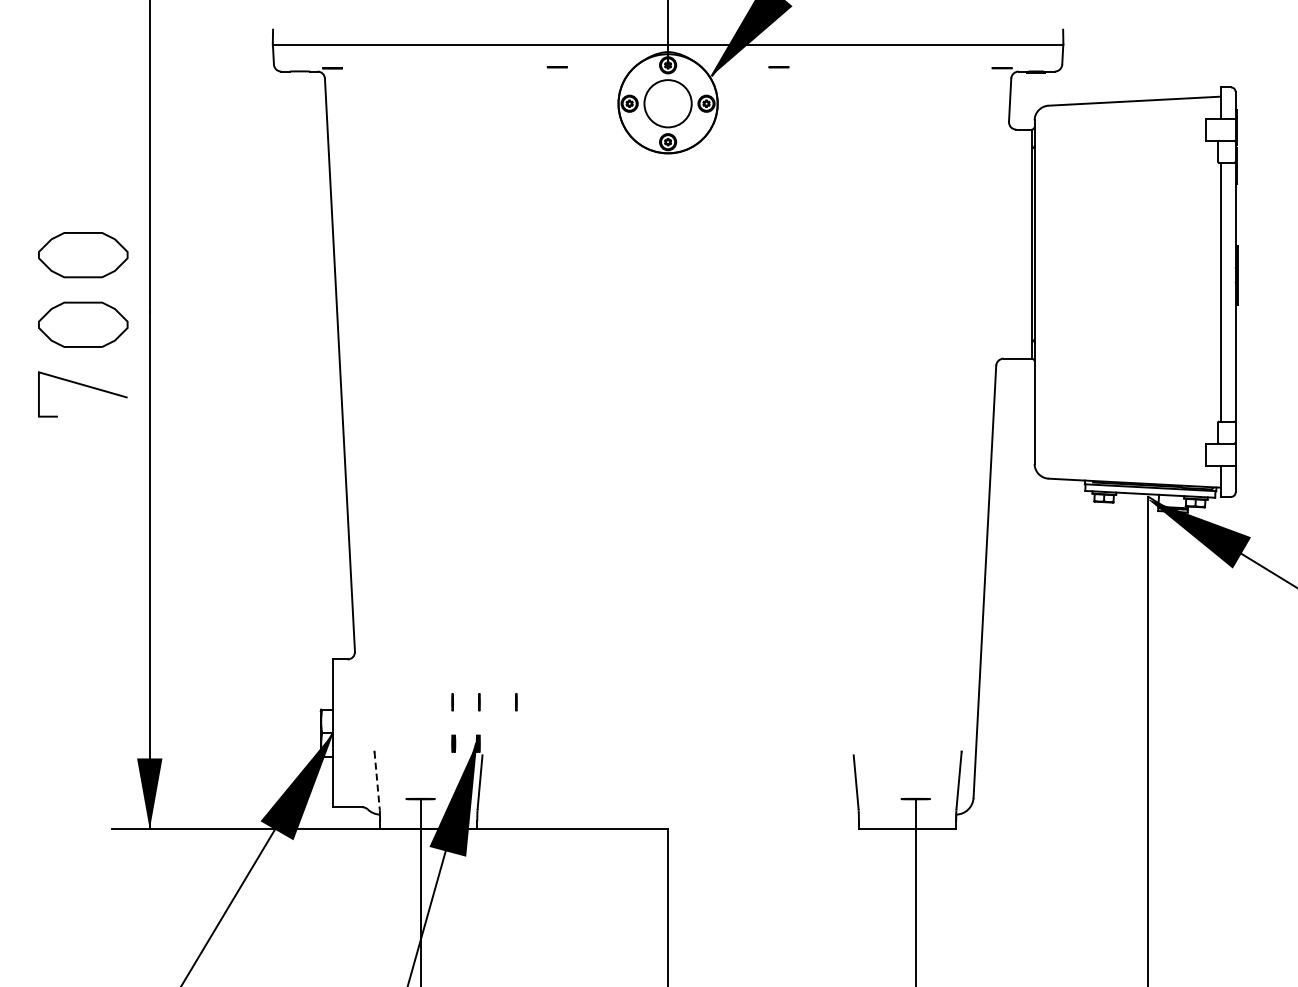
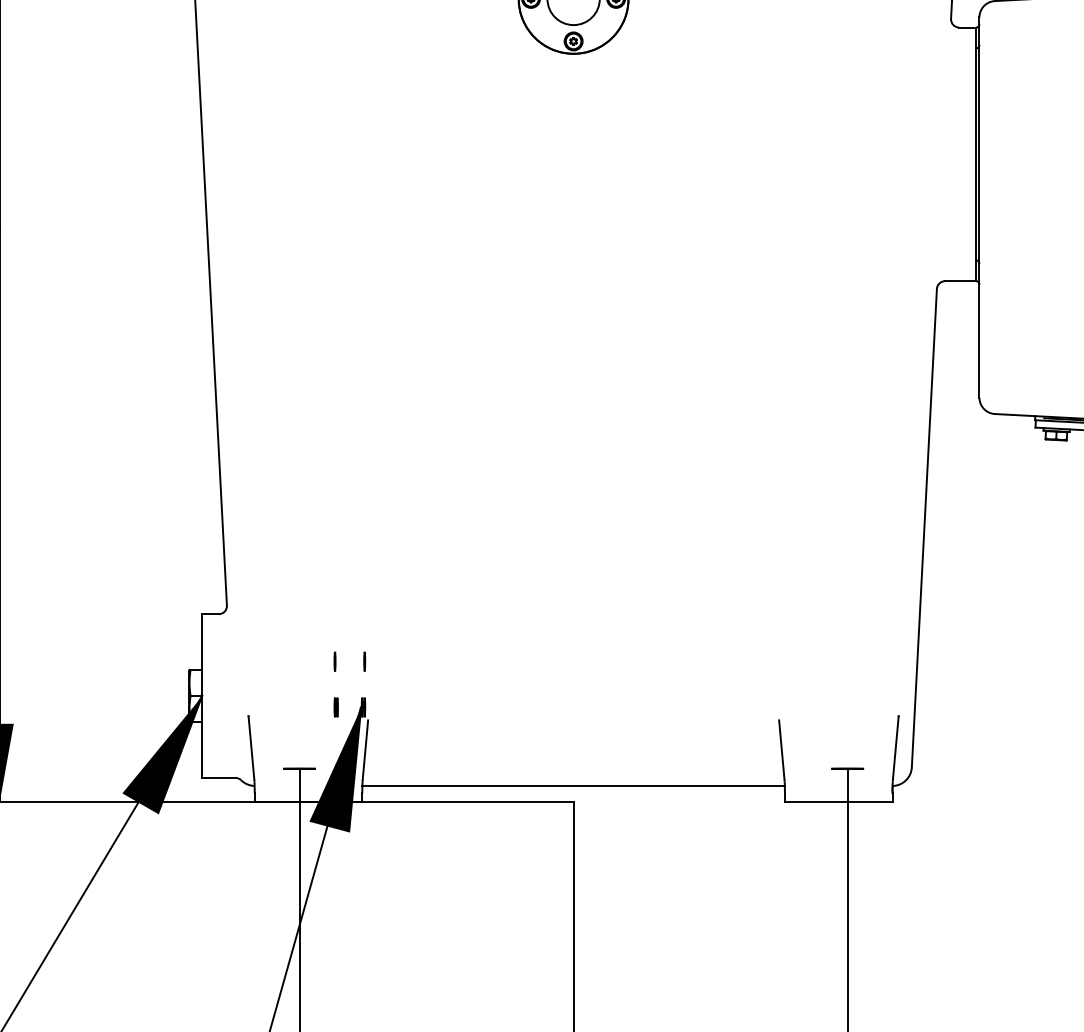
line: (516, 702) -> (405, 661), removed
line: (377, 780) -> (251, 748), dashed -> solid
line: (667, 814) -> (572, 785), added

